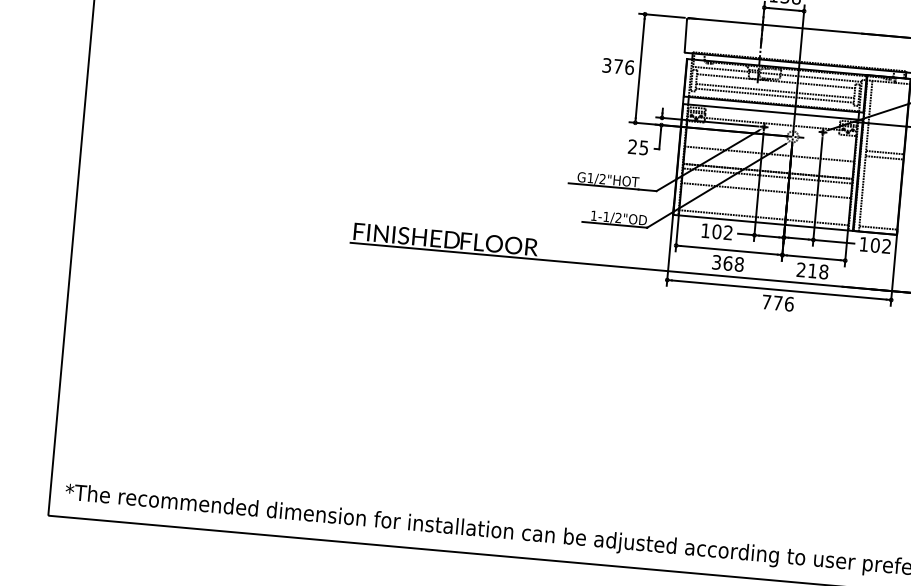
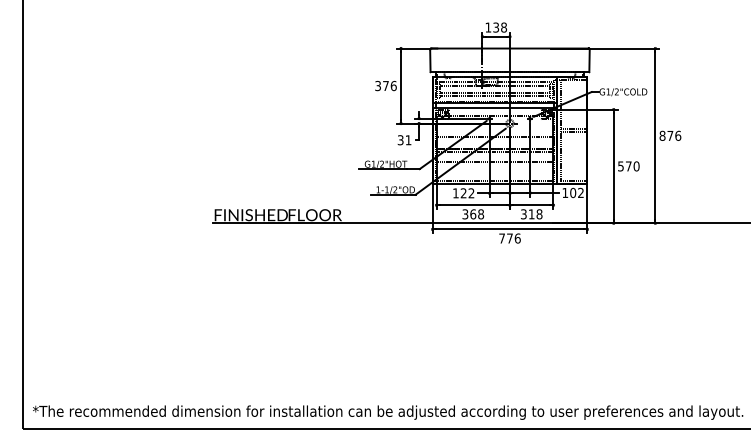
text: (638, 147) -> (404, 140), 25 -> 31
text: (716, 232) -> (463, 193), 102 -> 122
text: (800, 270) -> (523, 214), 218 -> 318

